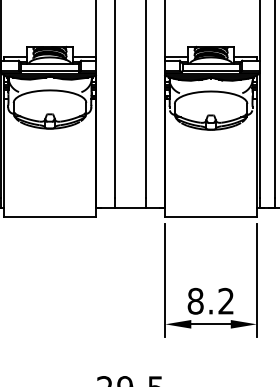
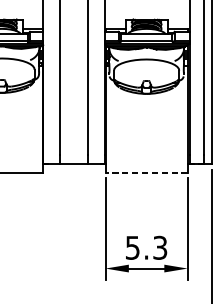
line: (211, 217) -> (147, 172), solid -> dashed
text: (210, 300) -> (146, 247), 8.2 -> 5.3

